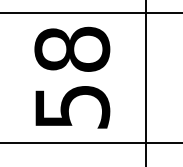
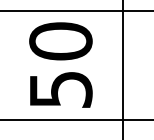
text: (71, 49) -> (60, 41), 58 -> 50

